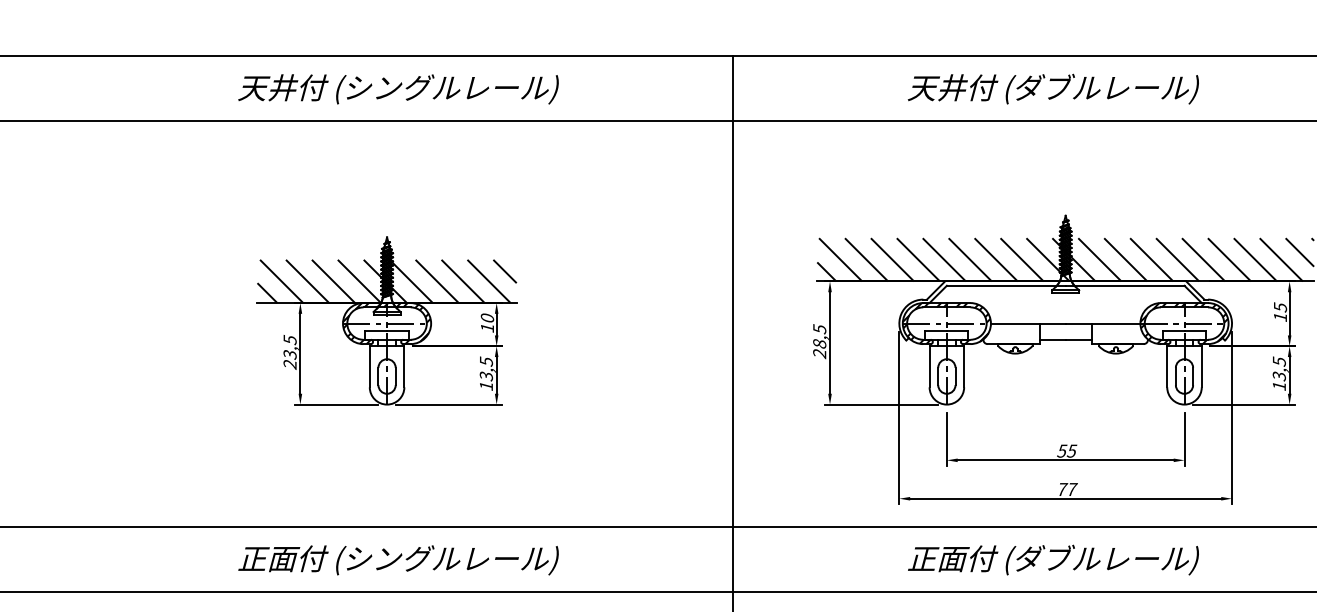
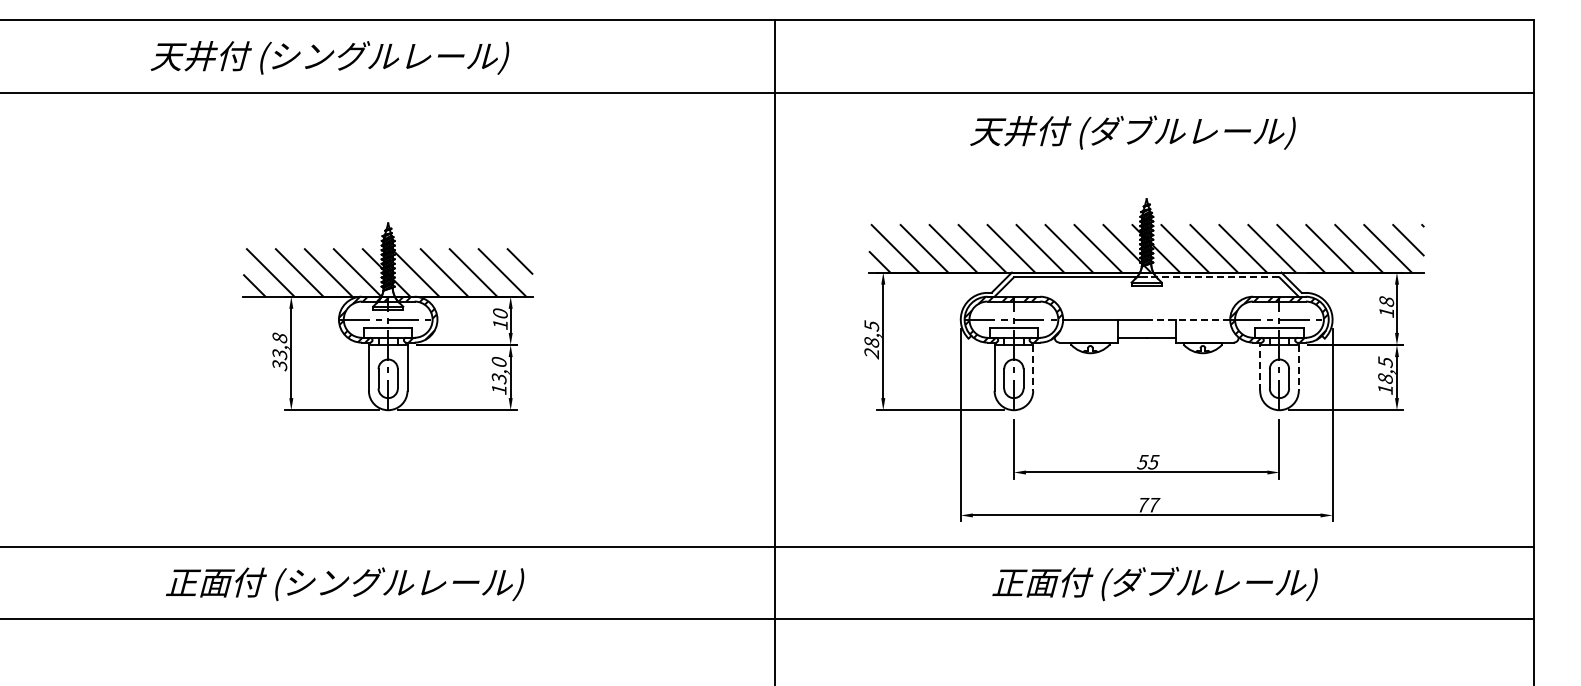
text: (398, 89) -> (329, 57), moved
text: (1053, 89) -> (1132, 132), moved
line: (1124, 285) -> (1212, 277), solid -> dashed
text: (1280, 307) -> (1386, 301), 15 -> 18
line: (1103, 323) -> (1188, 319), solid -> dashed
text: (289, 352) -> (279, 351), 23,5 -> 33,8
text: (485, 361) -> (498, 362), 13,5 -> 13,0
line: (964, 366) -> (1033, 367), solid -> dashed
line: (1167, 366) -> (1260, 367), solid -> dashed
line: (1201, 366) -> (1298, 367), solid -> dashed
text: (1279, 376) -> (1385, 378), 13,5 -> 18,5
text: (1053, 559) -> (1154, 583), moved
text: (398, 560) -> (345, 584), moved

